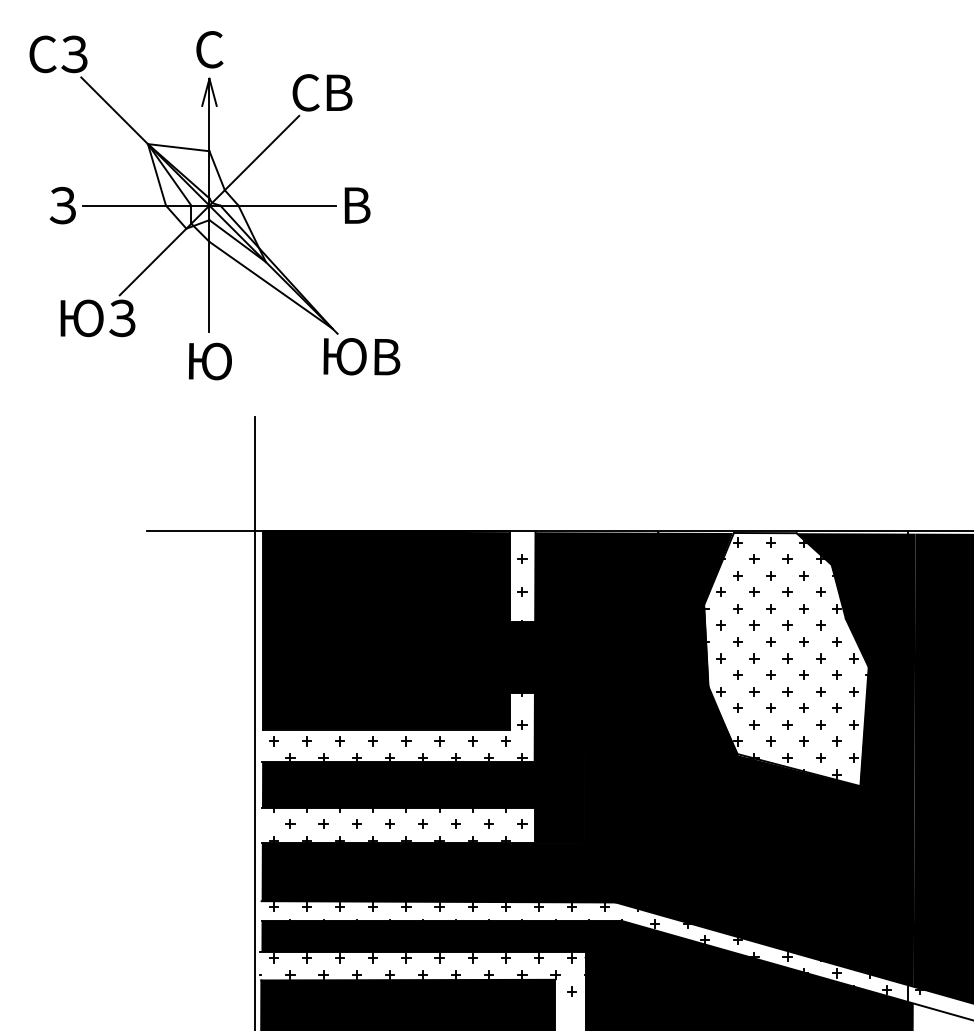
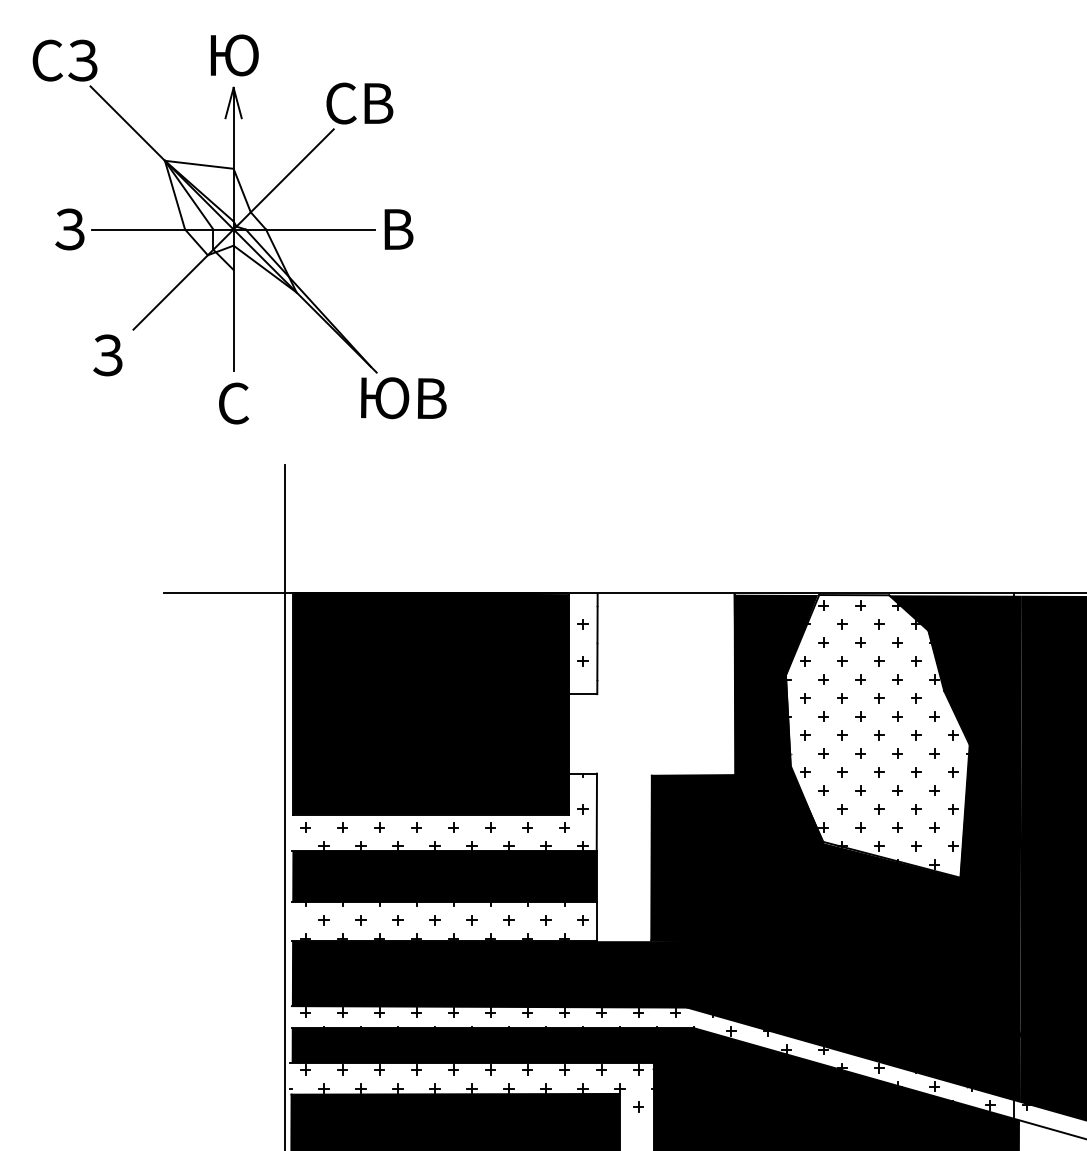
text: (210, 49) -> (234, 55), С -> Ю
line: (270, 284) -> (301, 317), removed
text: (97, 318) -> (108, 355), ЮЗ -> З
text: (210, 361) -> (234, 403), Ю -> С
fill: (584, 687) -> (652, 767), removed

